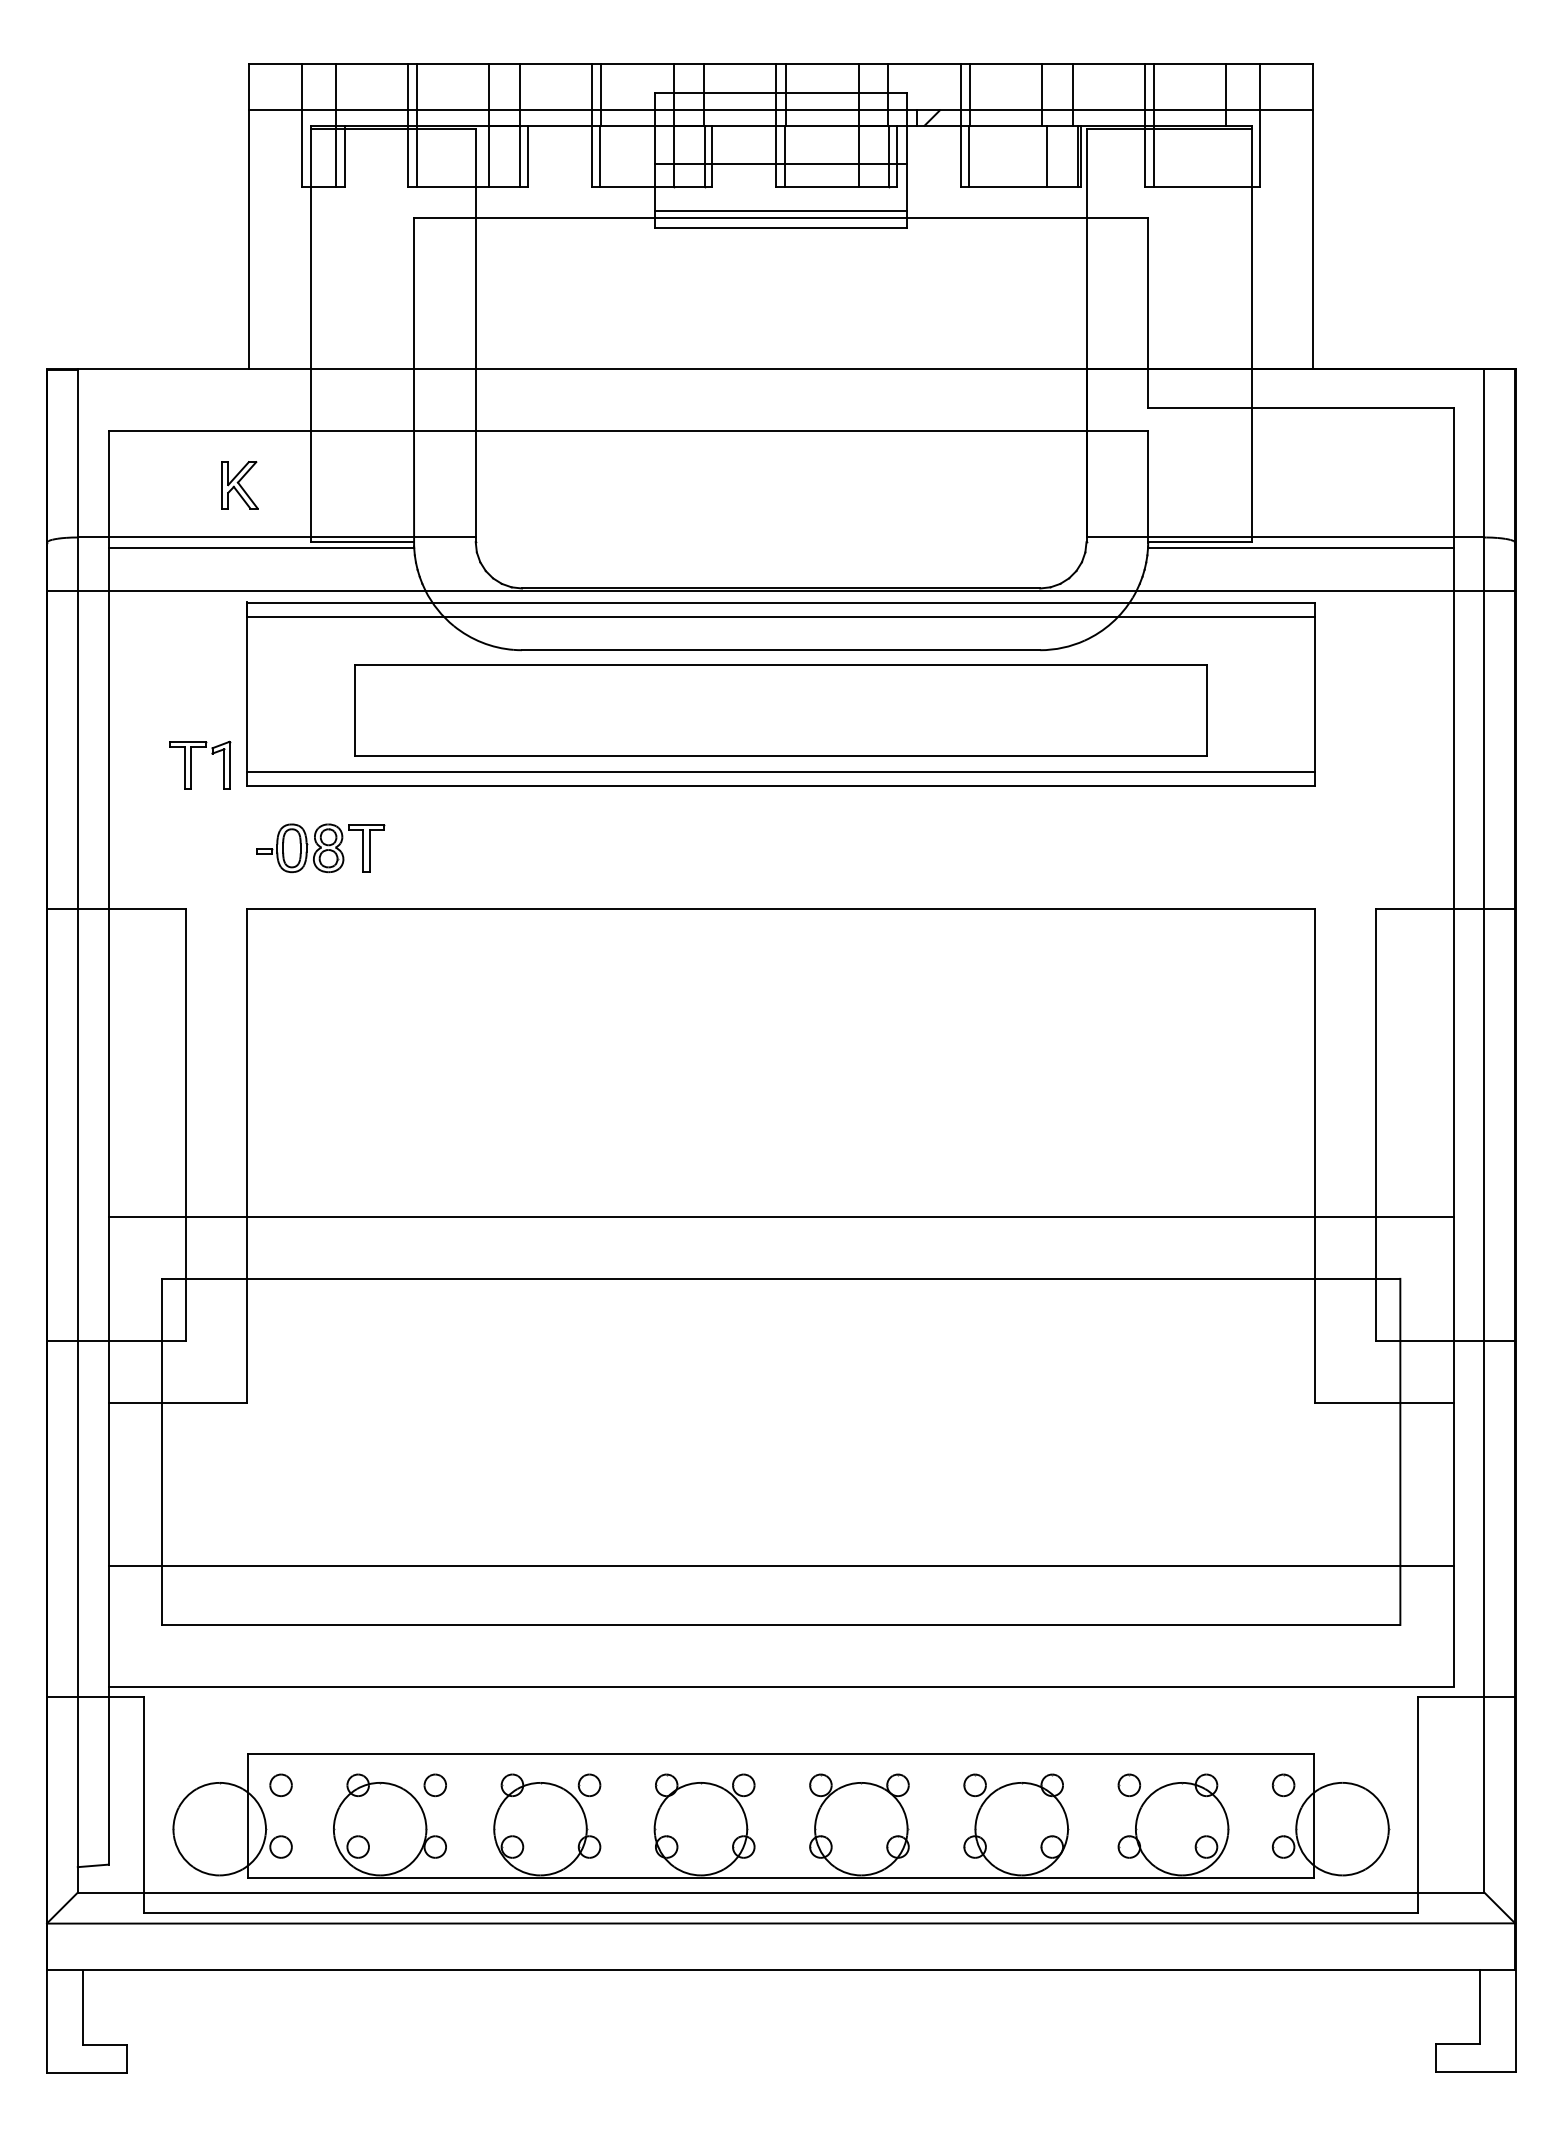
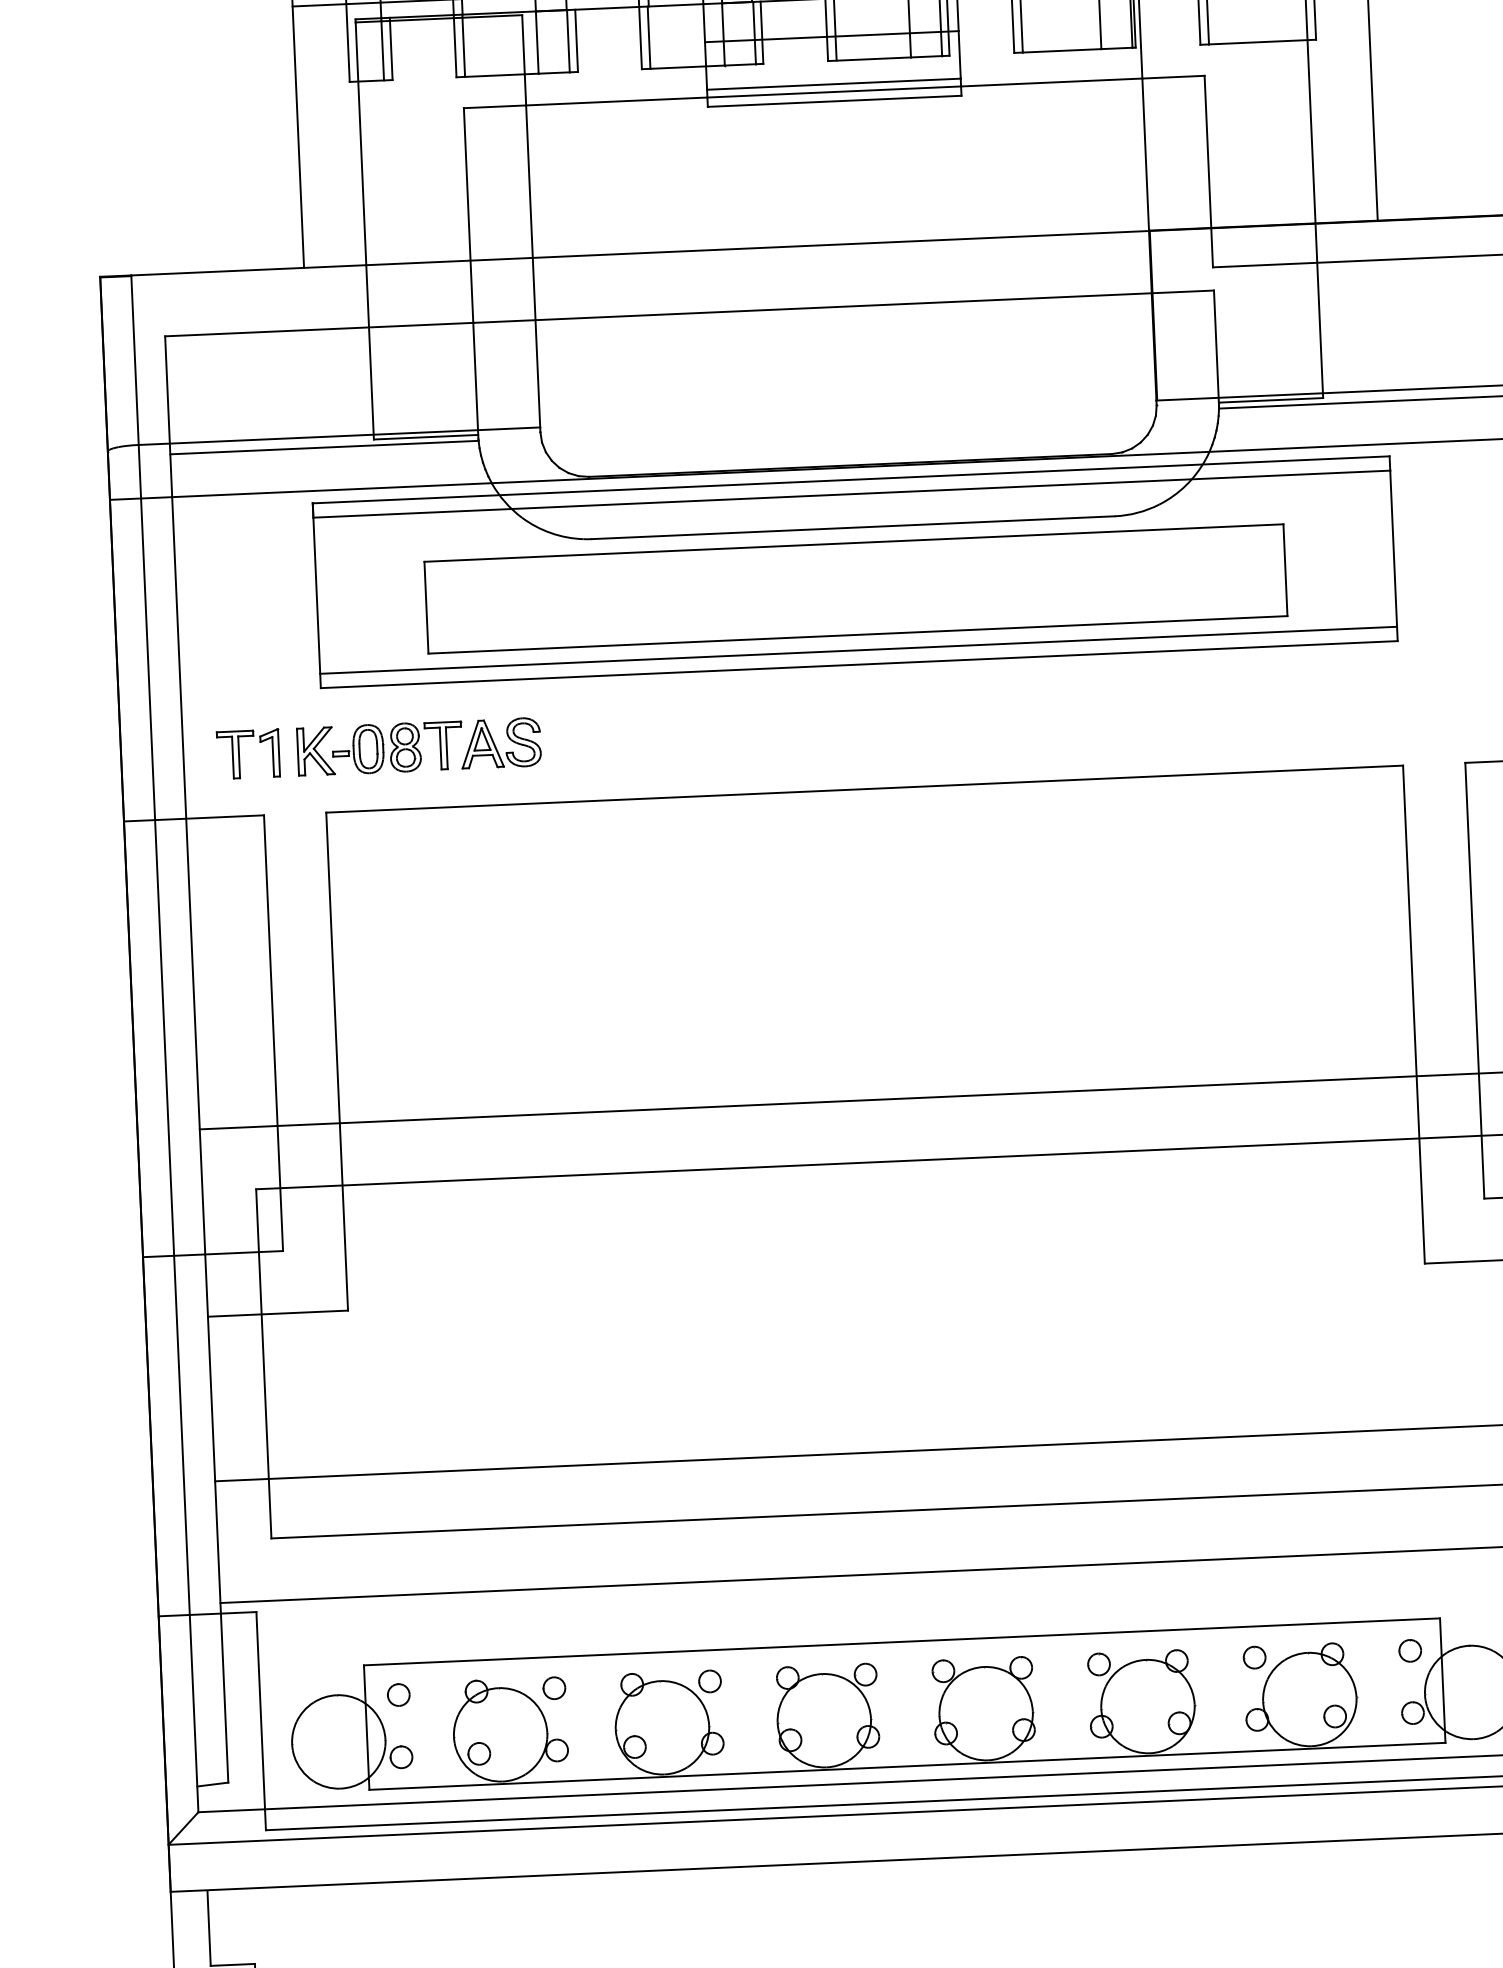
part: (239, 485) -> (315, 751), moved
part: (191, 764) -> (239, 753), moved
part: (423, 848) -> (501, 743), added

